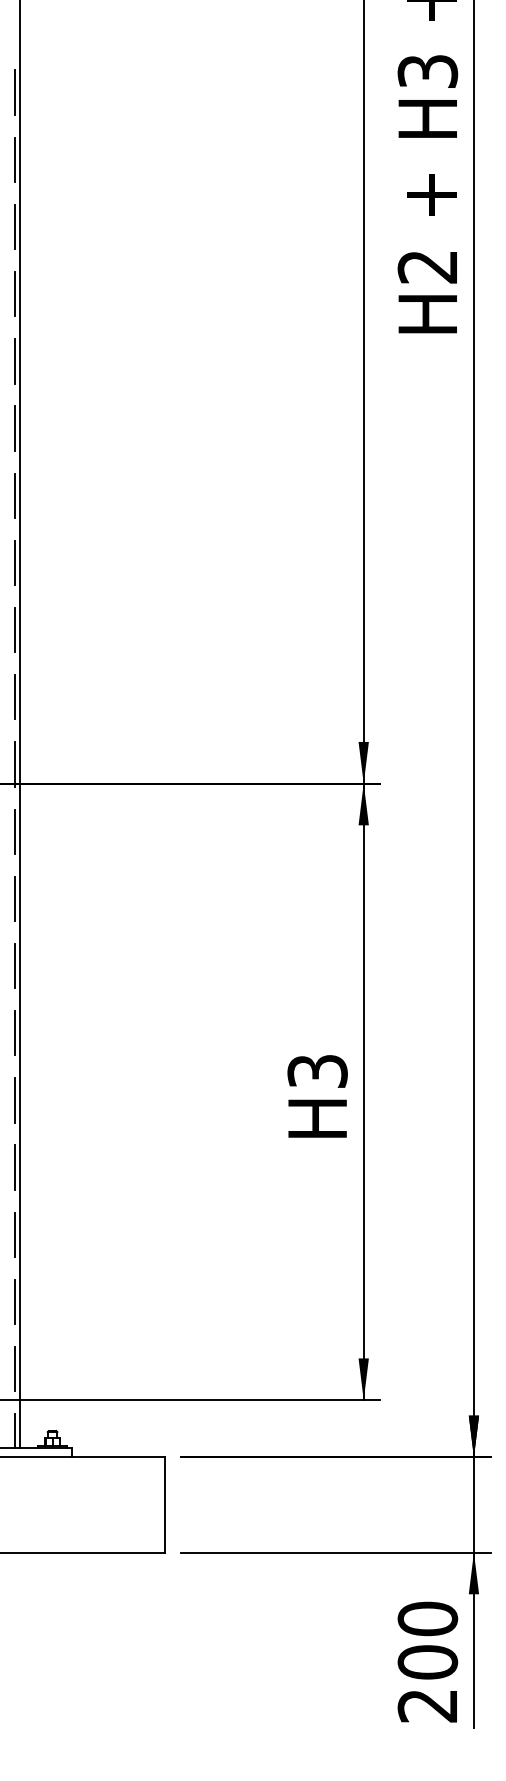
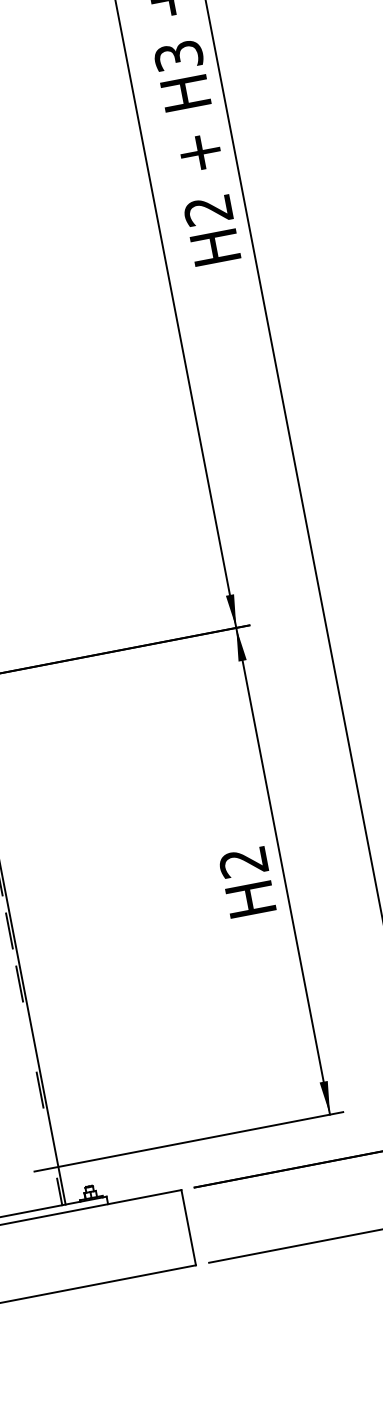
text: (317, 1071) -> (243, 862), H3 -> H2
line: (15, 1234) -> (29, 1036), removed
line: (15, 1369) -> (50, 1143), removed

